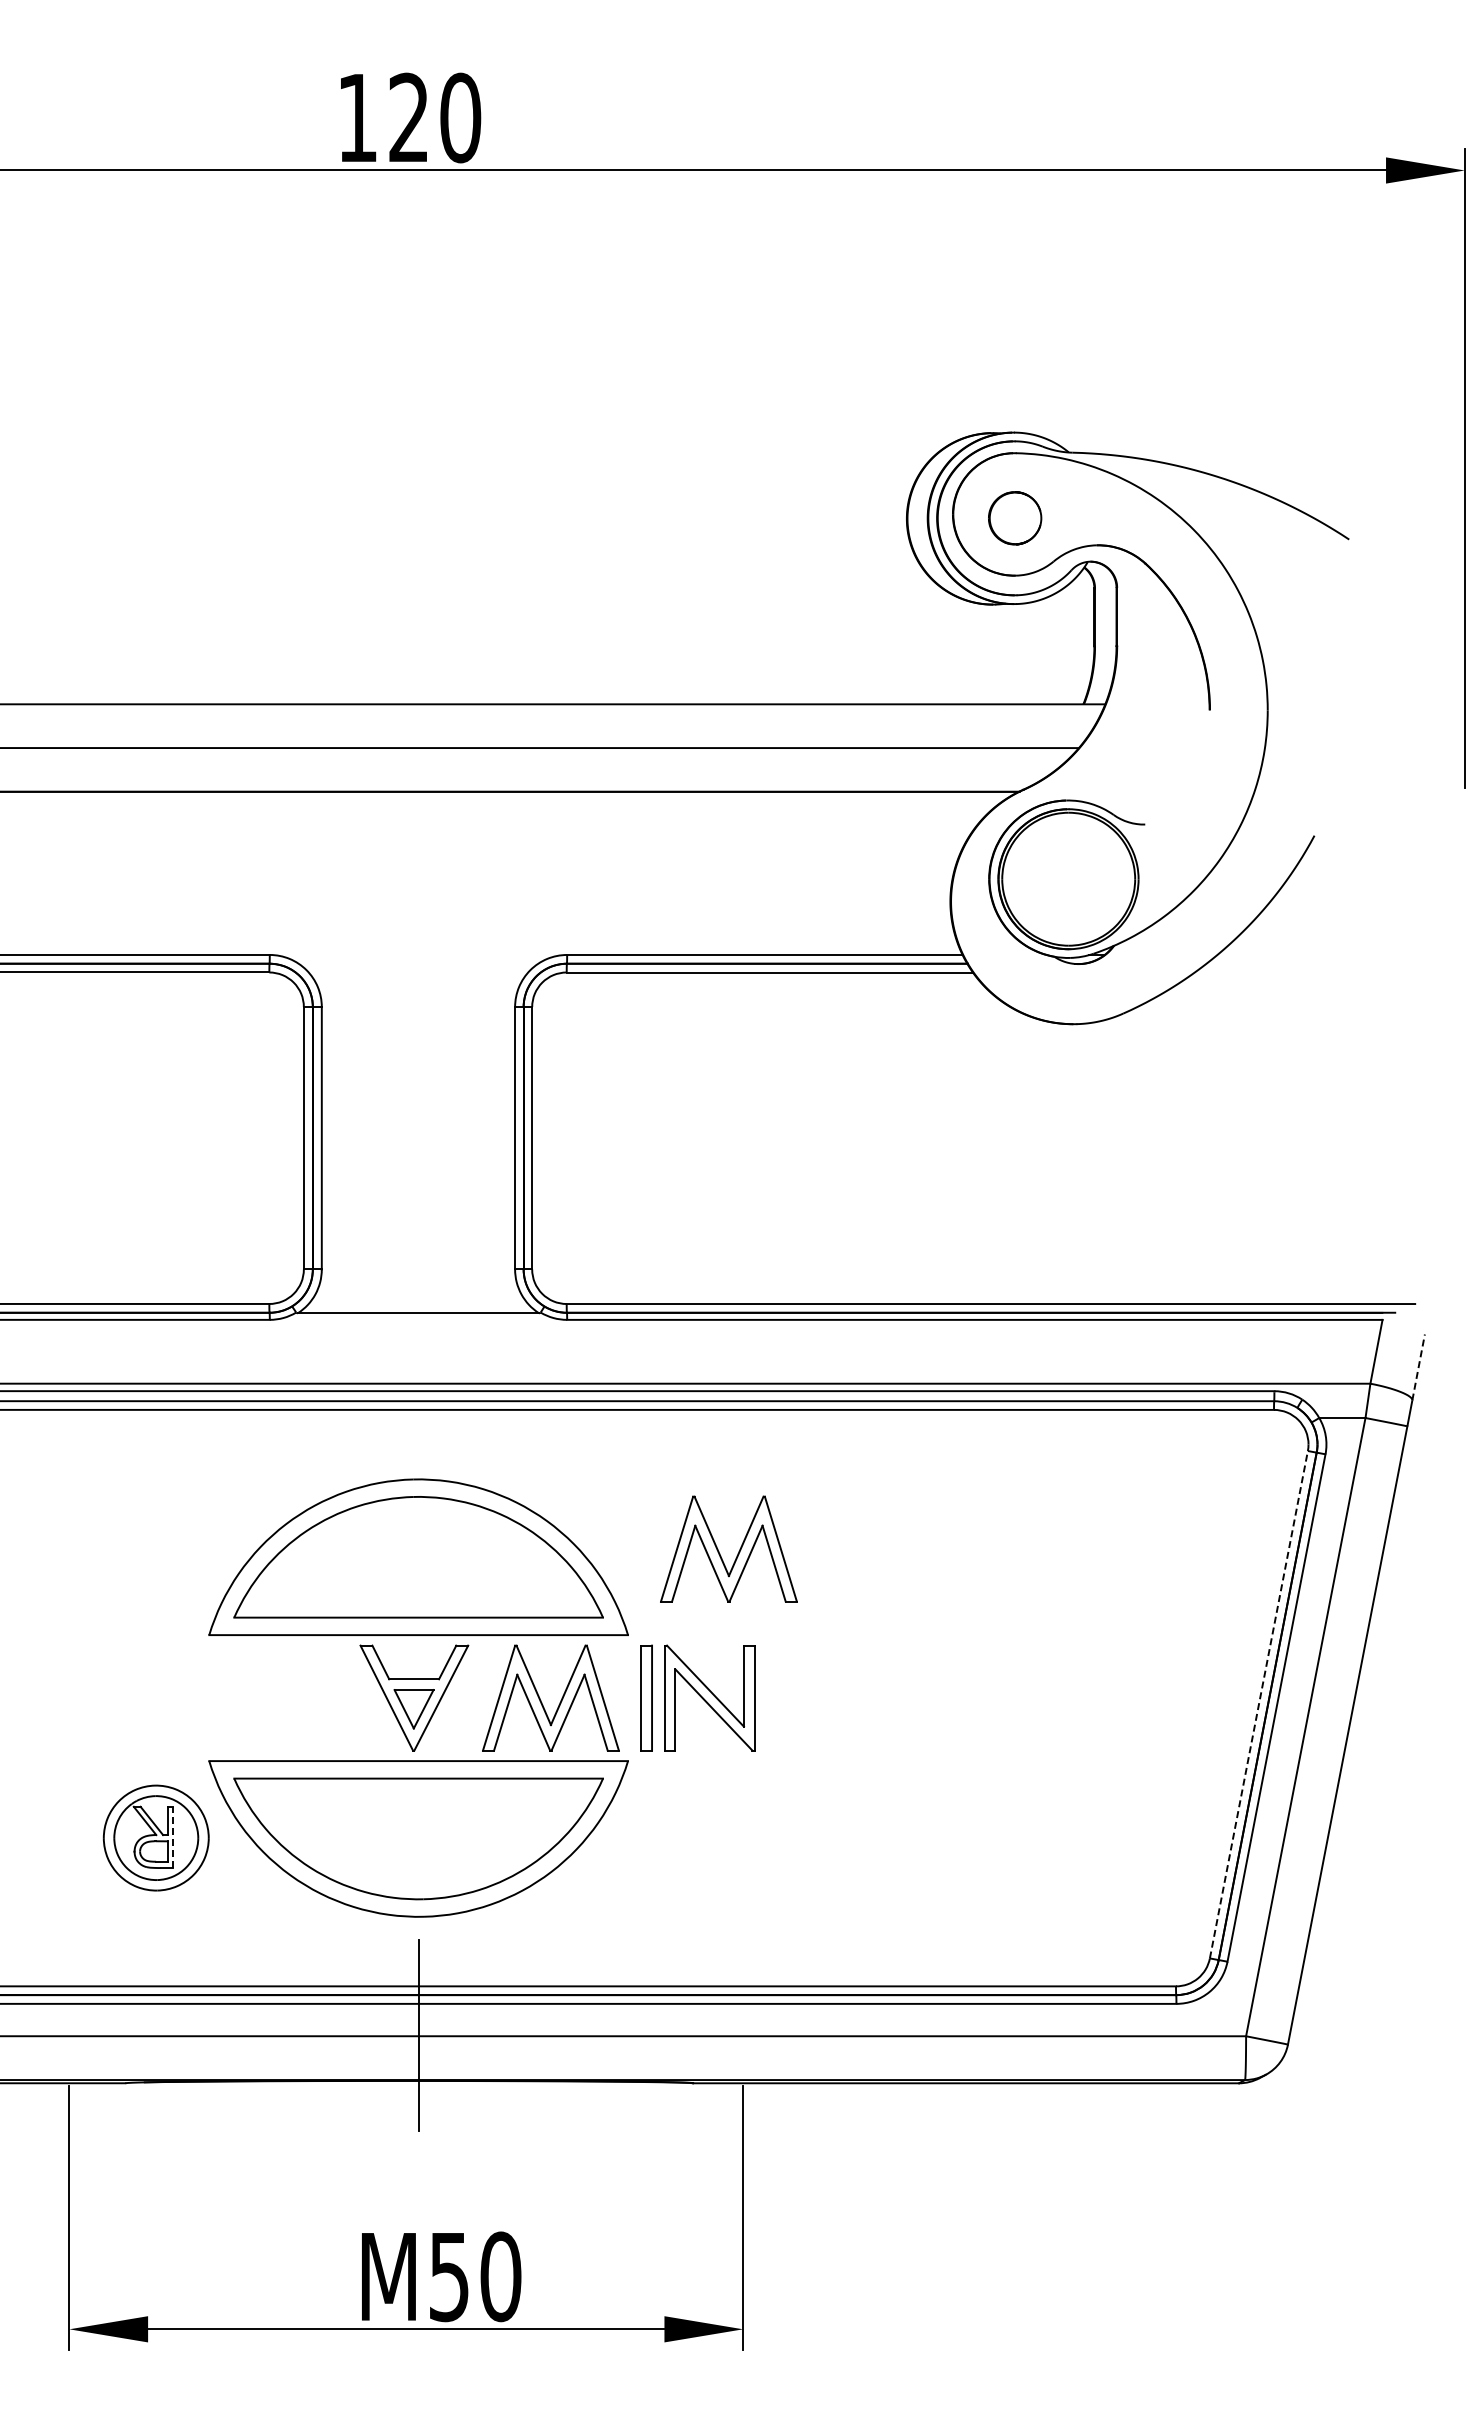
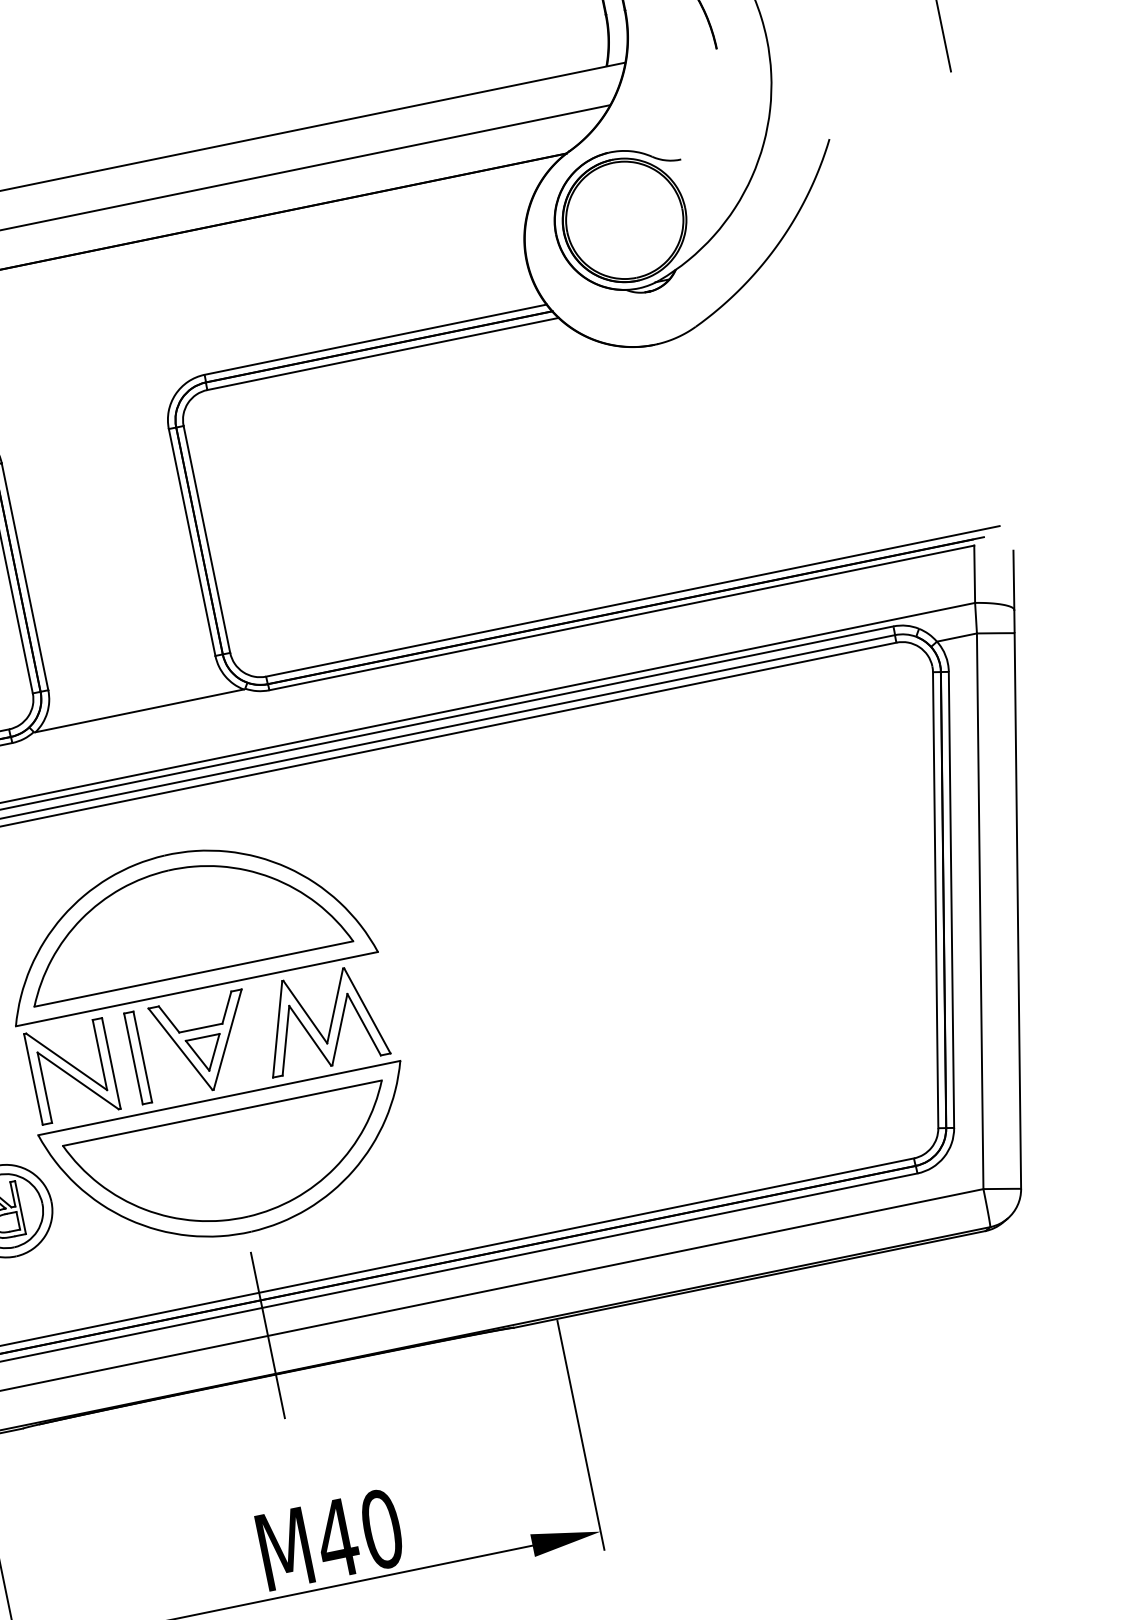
line: (1418, 1367) -> (1013, 580), dashed -> solid
part: (720, 1553) -> (443, 865), removed
part: (646, 1697) -> (137, 1057), moved
part: (709, 1697) -> (72, 1070), moved
line: (1258, 1704) -> (935, 900), dashed -> solid
line: (173, 1837) -> (20, 1207), dashed -> solid
text: (448, 2277) -> (336, 1539), M50 -> M40

